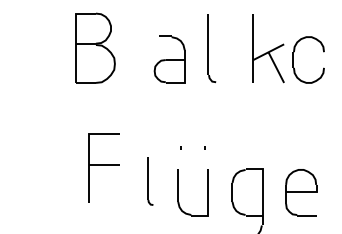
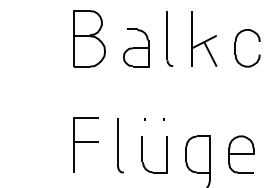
part: (95, 47) -> (89, 38), moved
part: (268, 47) -> (204, 38), moved
part: (103, 167) -> (85, 144), moved
part: (150, 181) -> (120, 145), size x1.43

